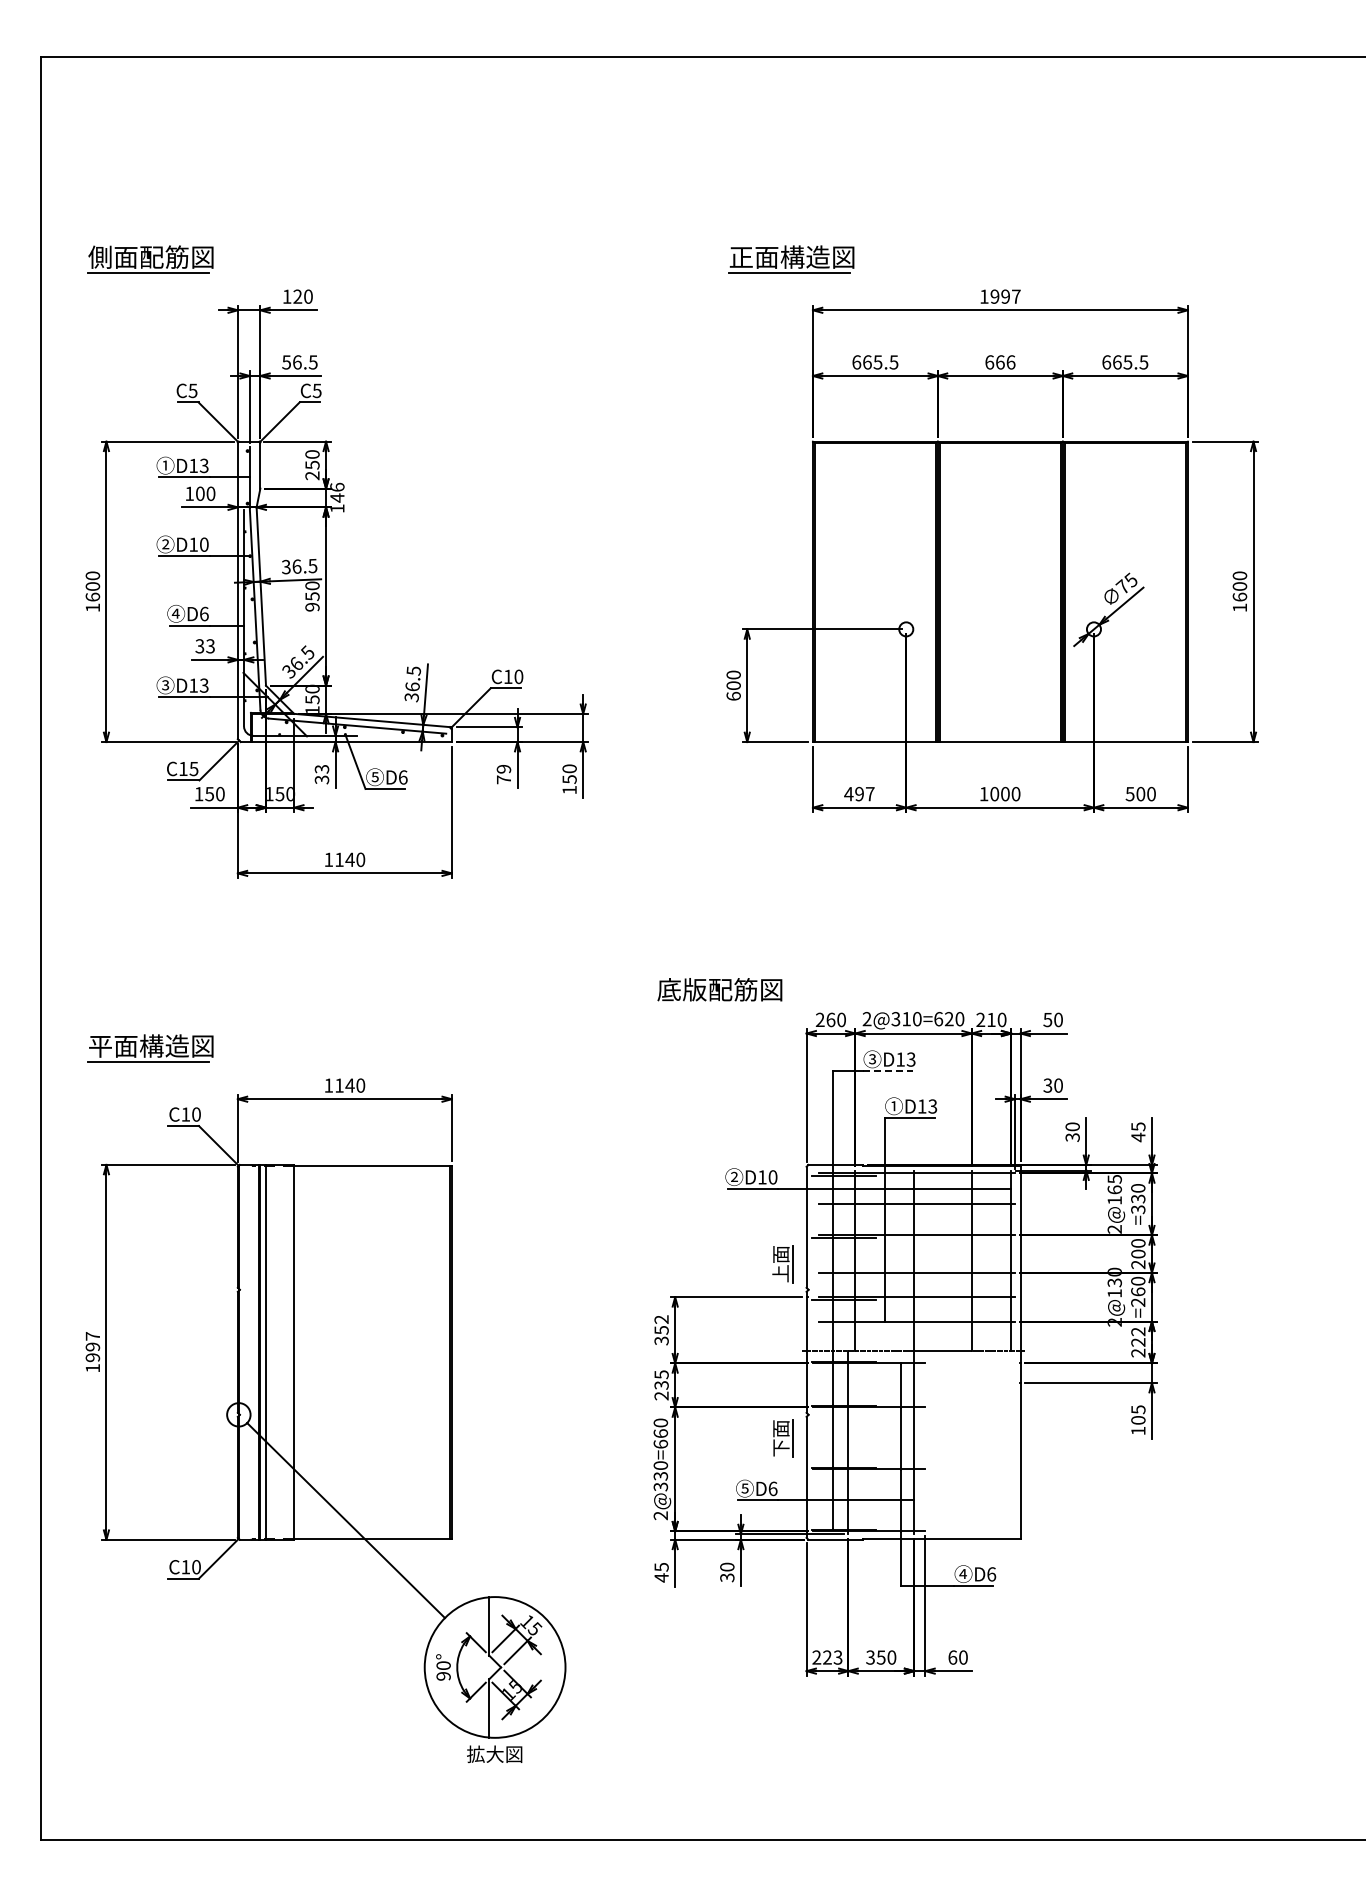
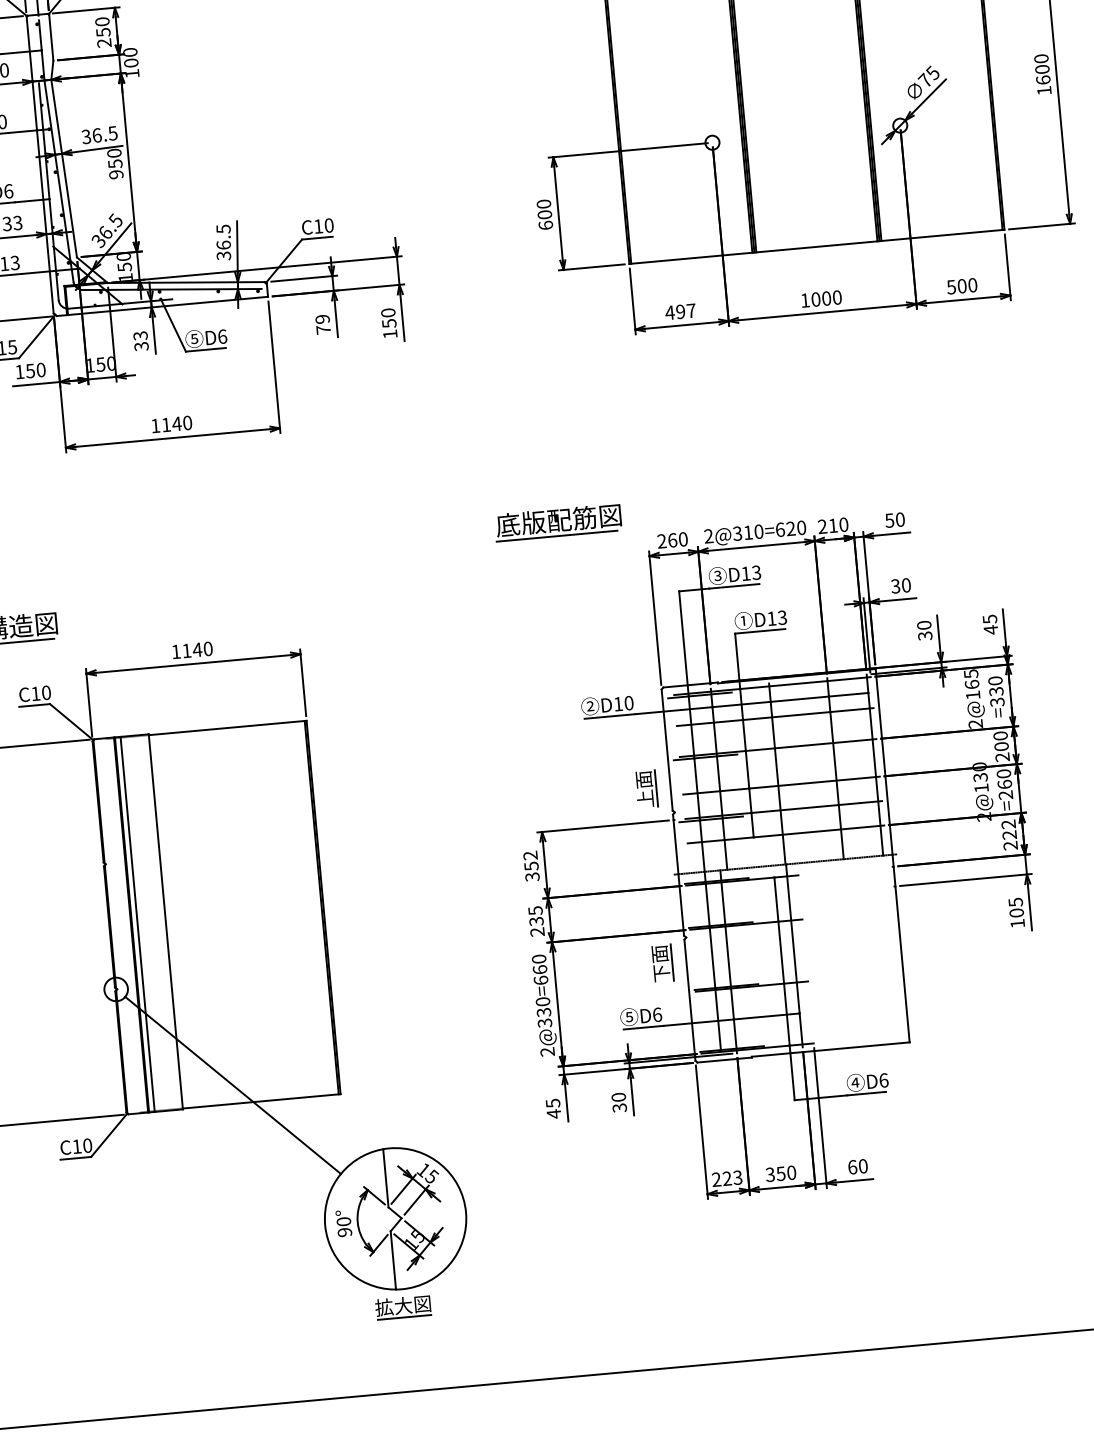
text: (337, 492) -> (130, 57), 146 -> 100
line: (716, 1005) -> (556, 536), added
line: (888, 1071) -> (734, 586), dashed -> solid
line: (494, 1766) -> (403, 1318), added

